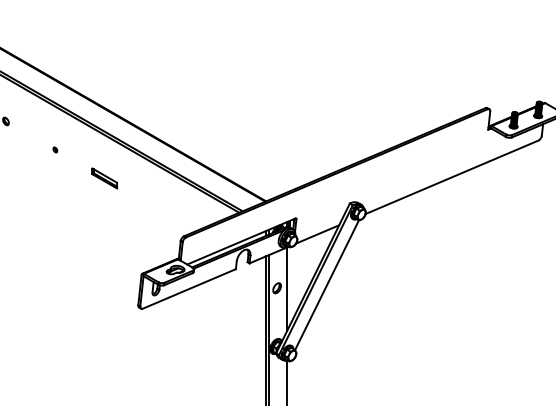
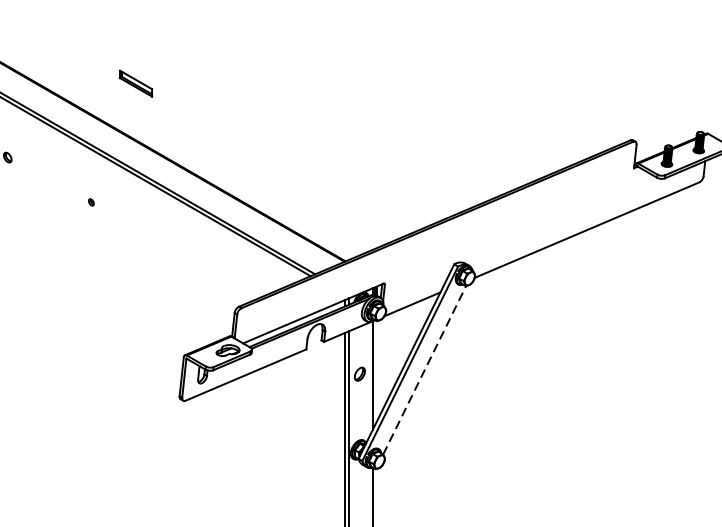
part: (55, 149) -> (91, 201), moved
part: (104, 178) -> (135, 83), moved
line: (327, 284) -> (425, 369), solid -> dashed

